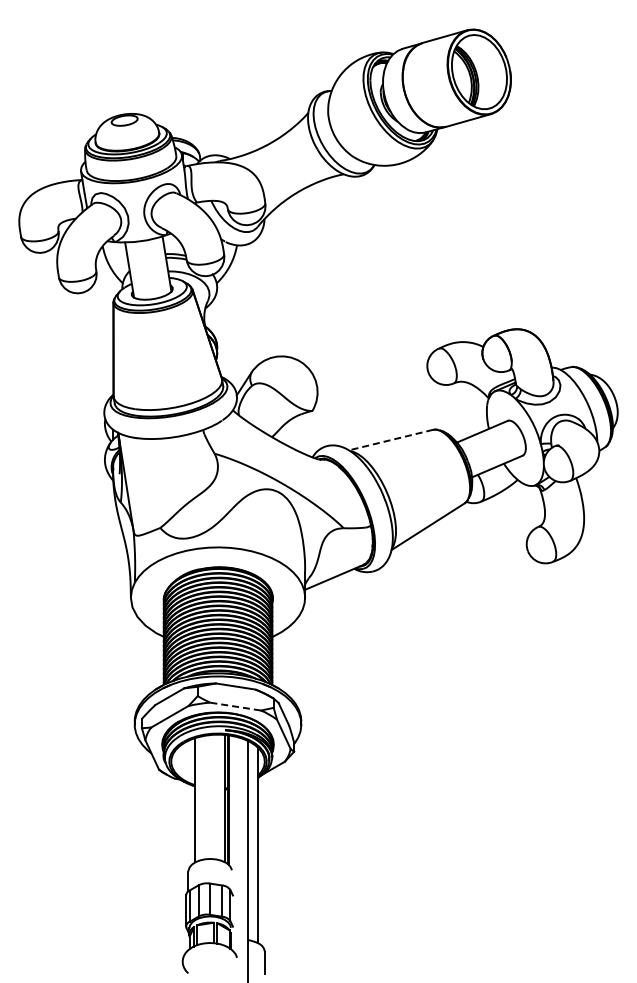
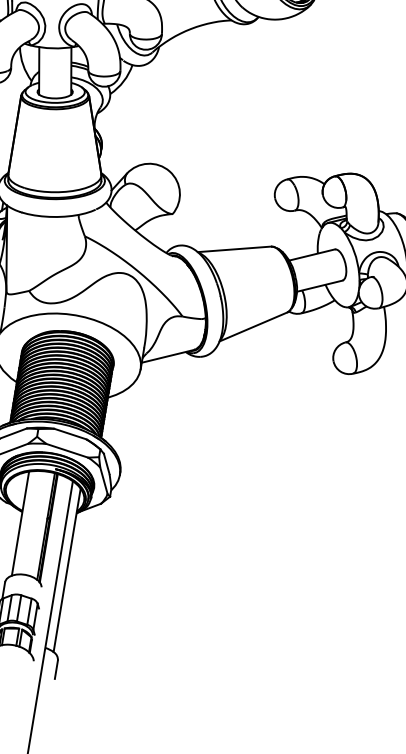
line: (390, 440) -> (233, 249), dashed -> solid
line: (235, 706) -> (67, 450), dashed -> solid

